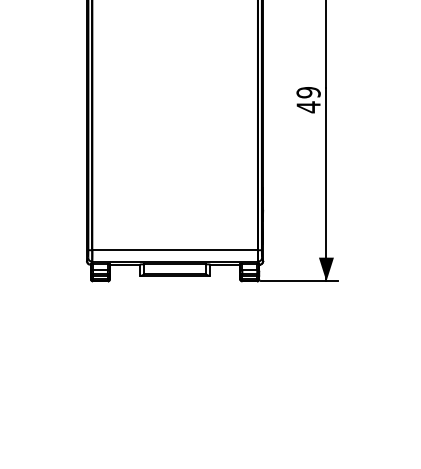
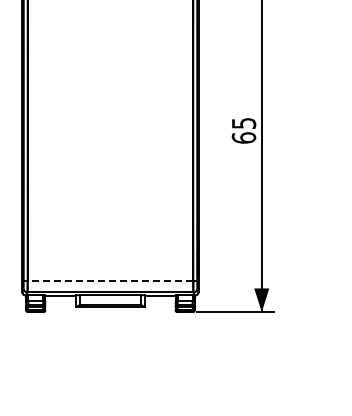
text: (308, 100) -> (243, 131), 49 -> 65
line: (175, 250) -> (110, 281), solid -> dashed

